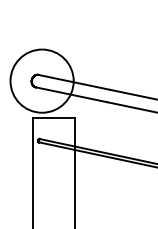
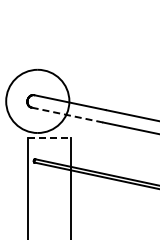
line: (71, 95) -> (67, 115), solid -> dashed
line: (53, 118) -> (49, 138), solid -> dashed

